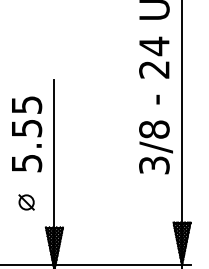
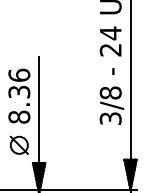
text: (27, 133) -> (19, 95), 5.55 -> 8.36
part: (25, 201) -> (18, 144), size x1.67

